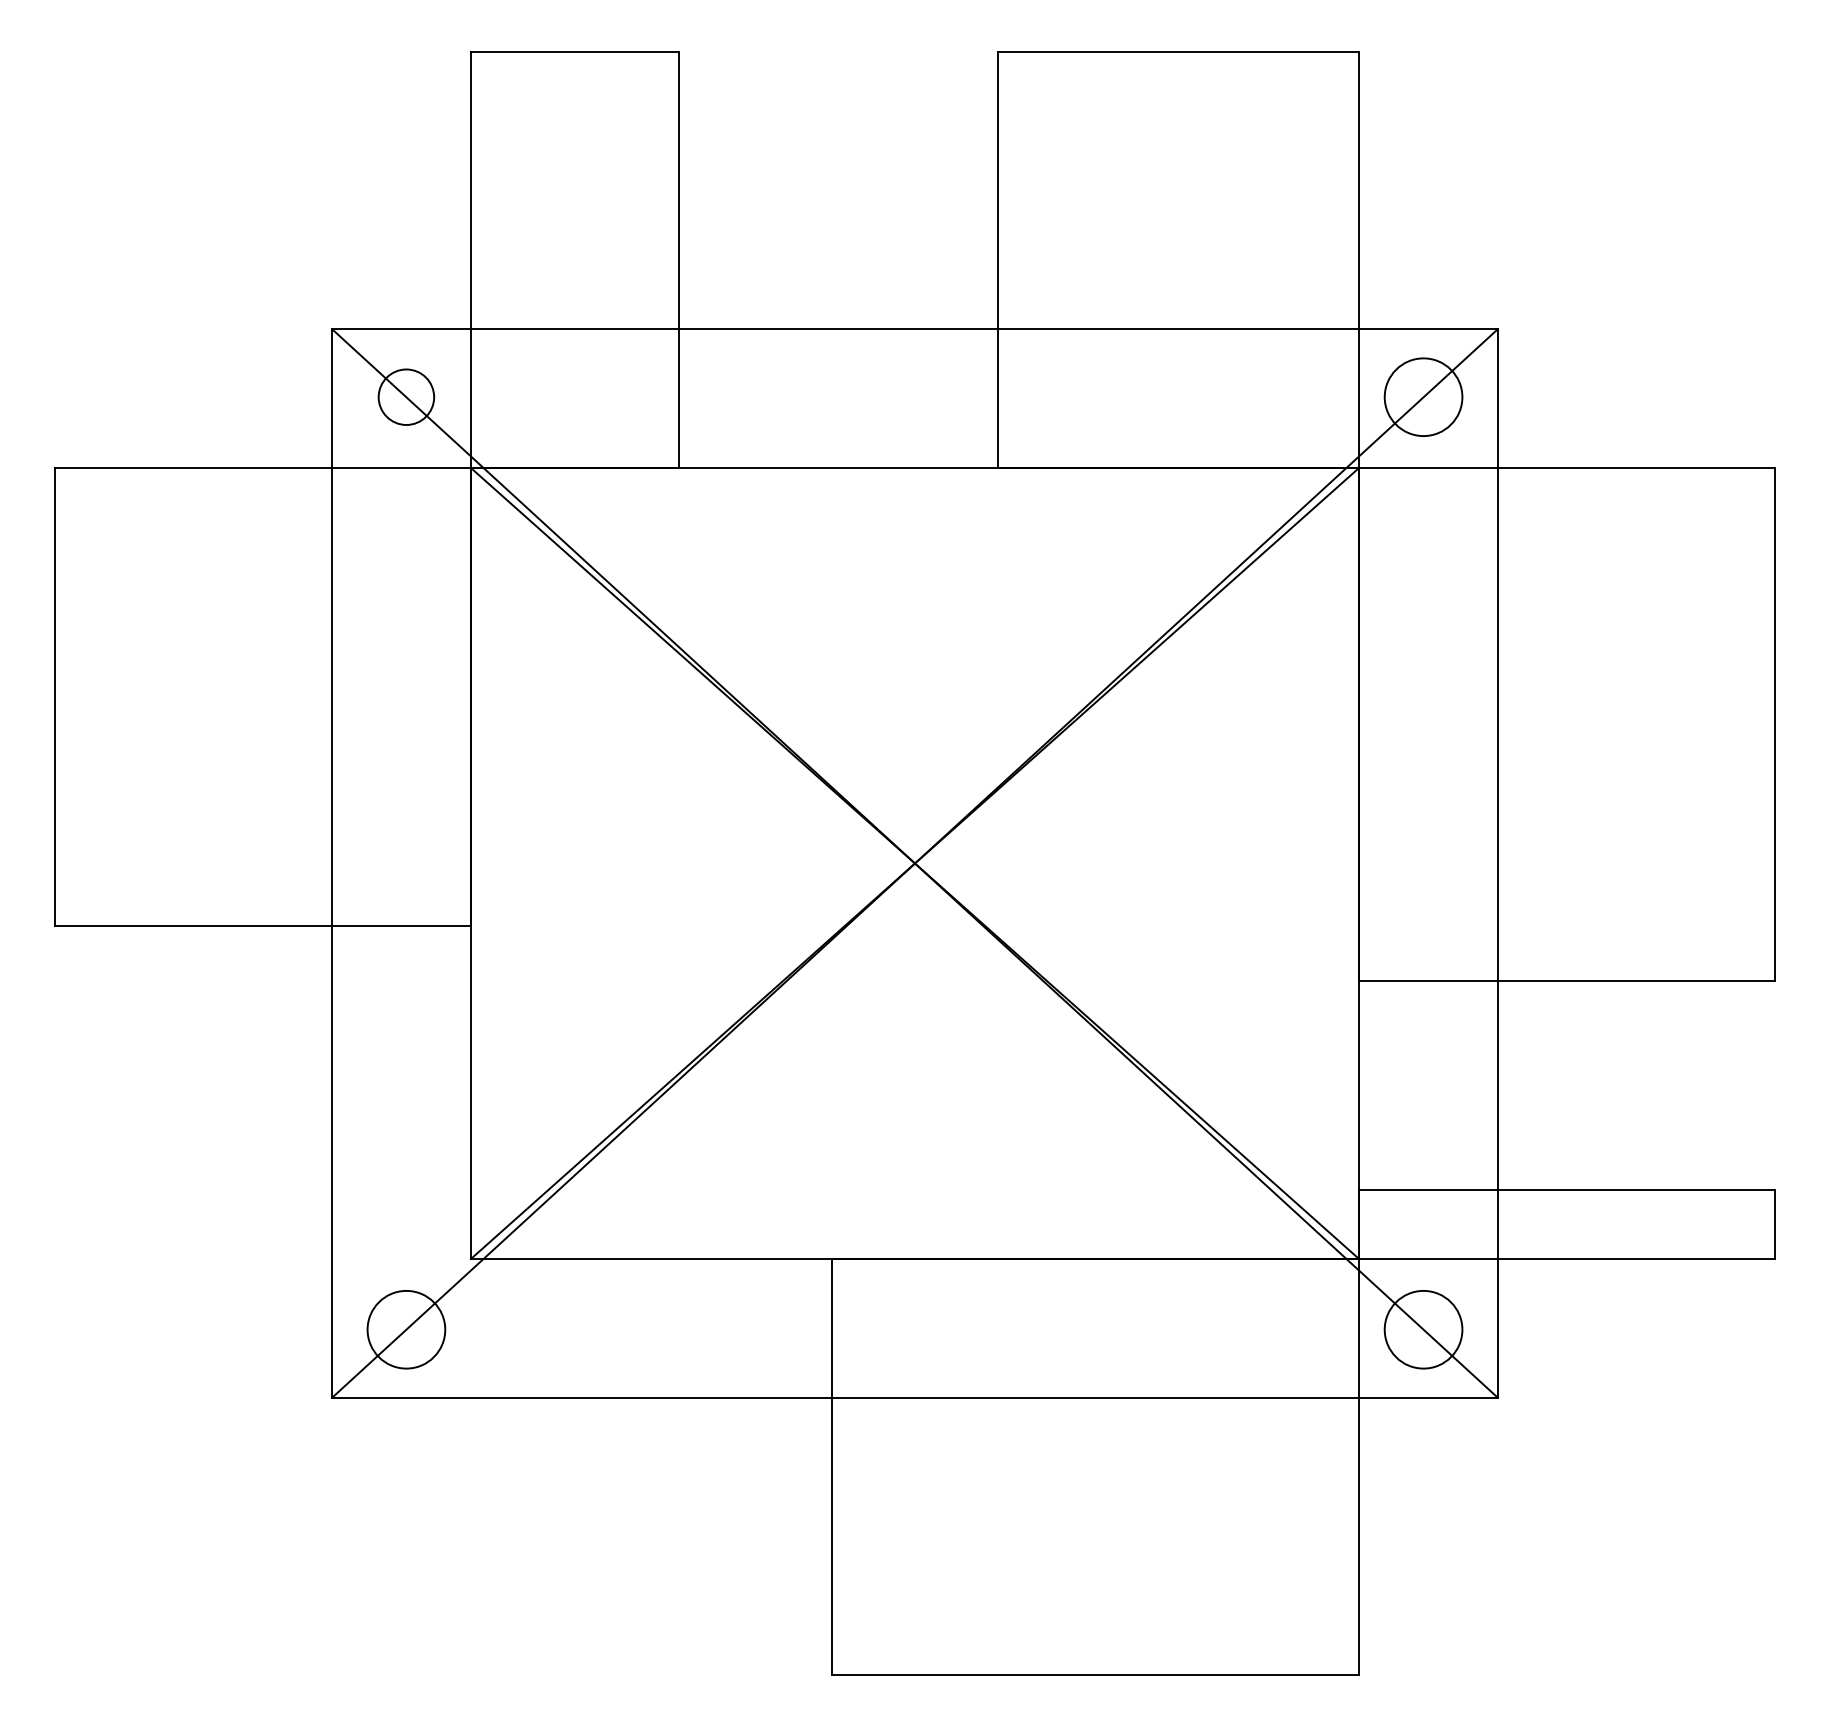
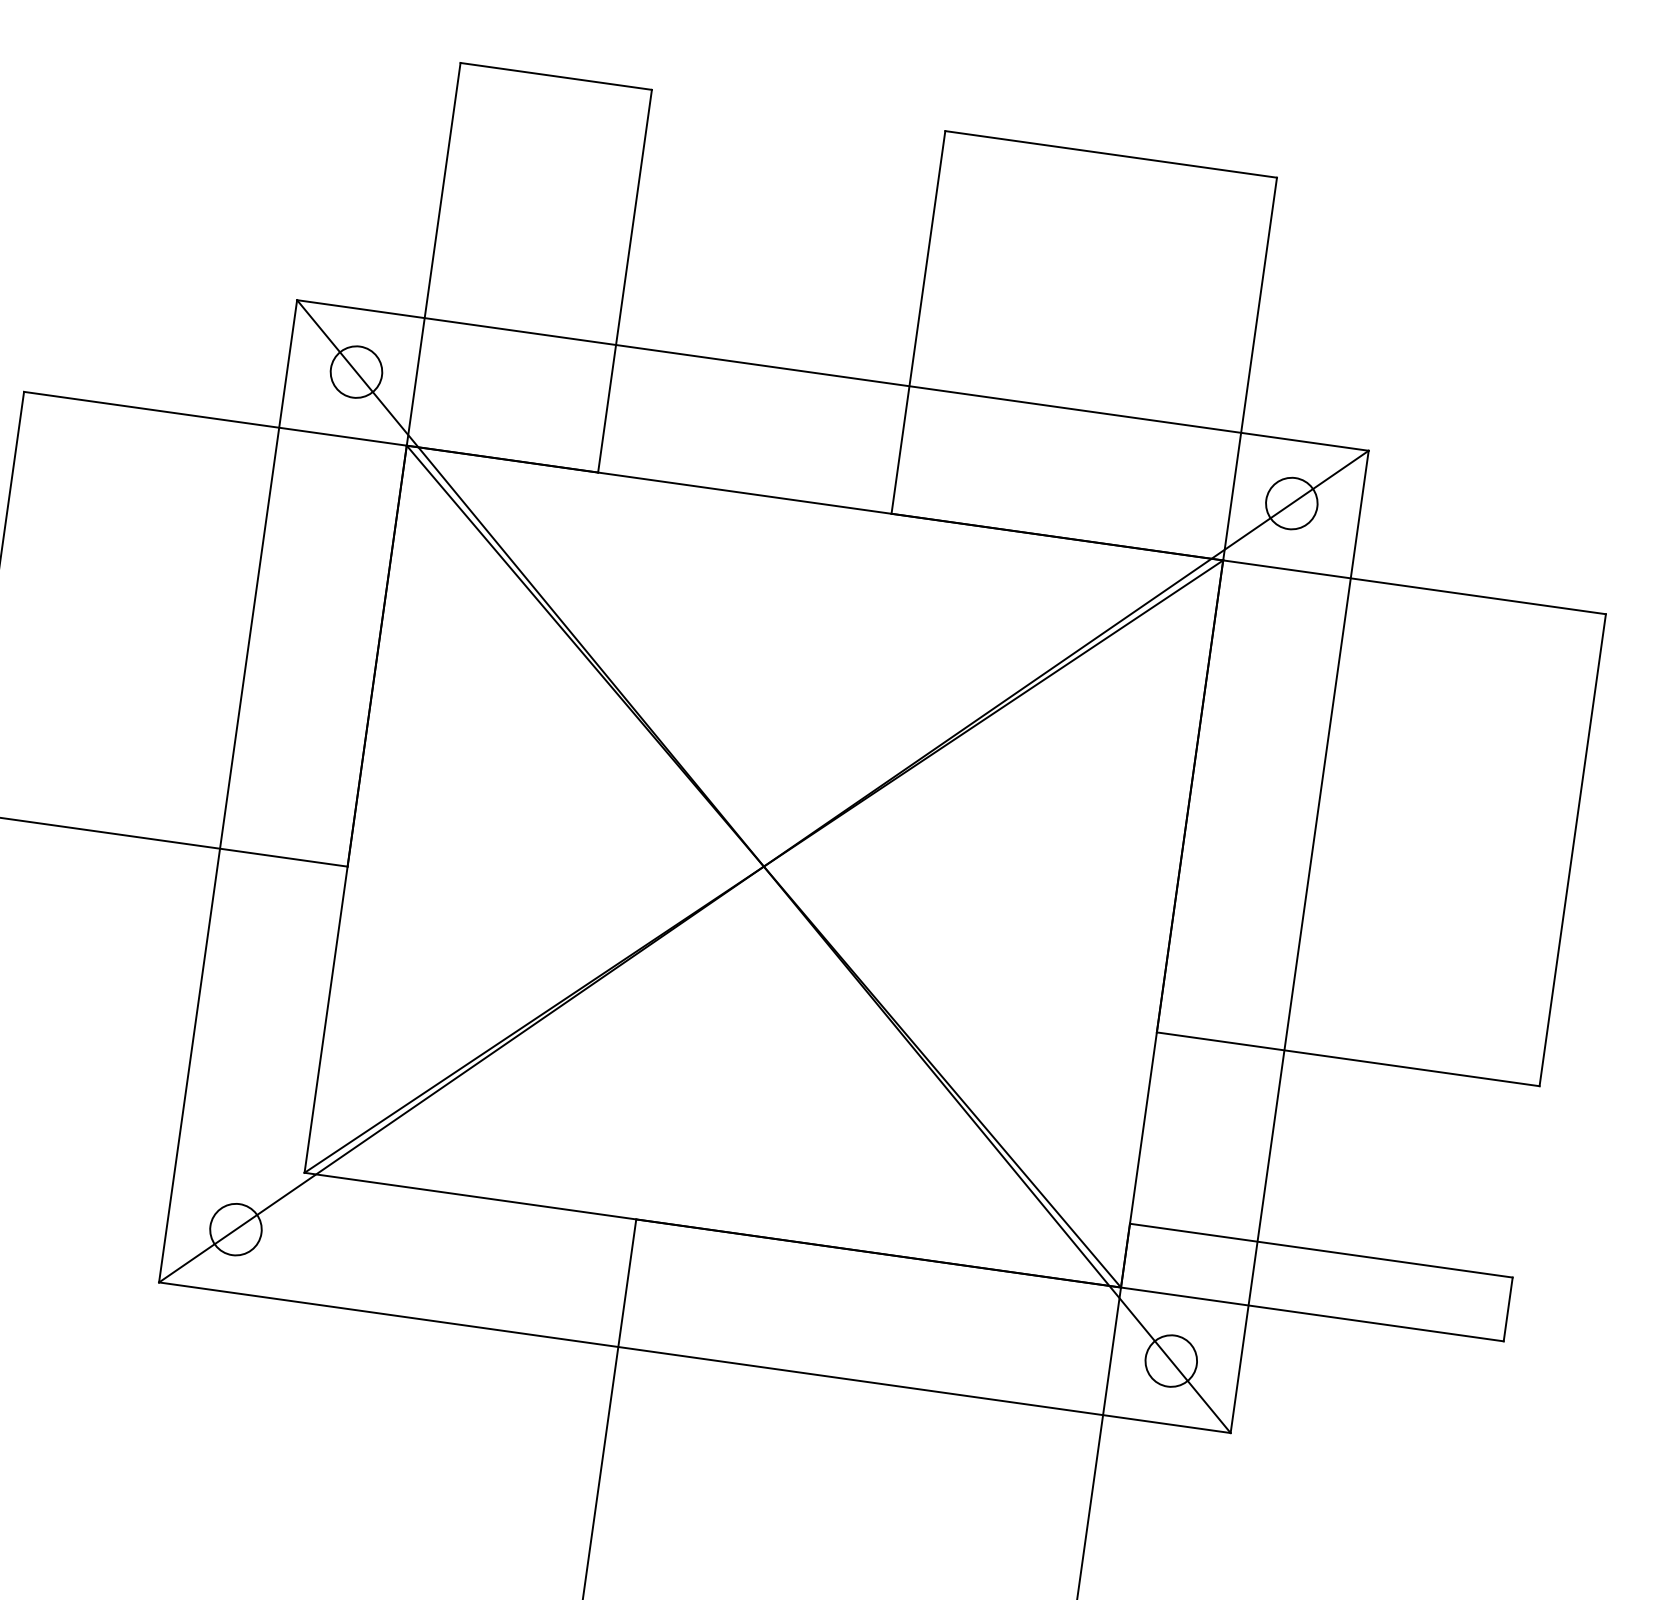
circle: (1423, 396) -> (1291, 502), size x0.71
circle: (406, 1329) -> (236, 1229), size x0.71
circle: (1423, 1329) -> (1171, 1360), size x0.71

